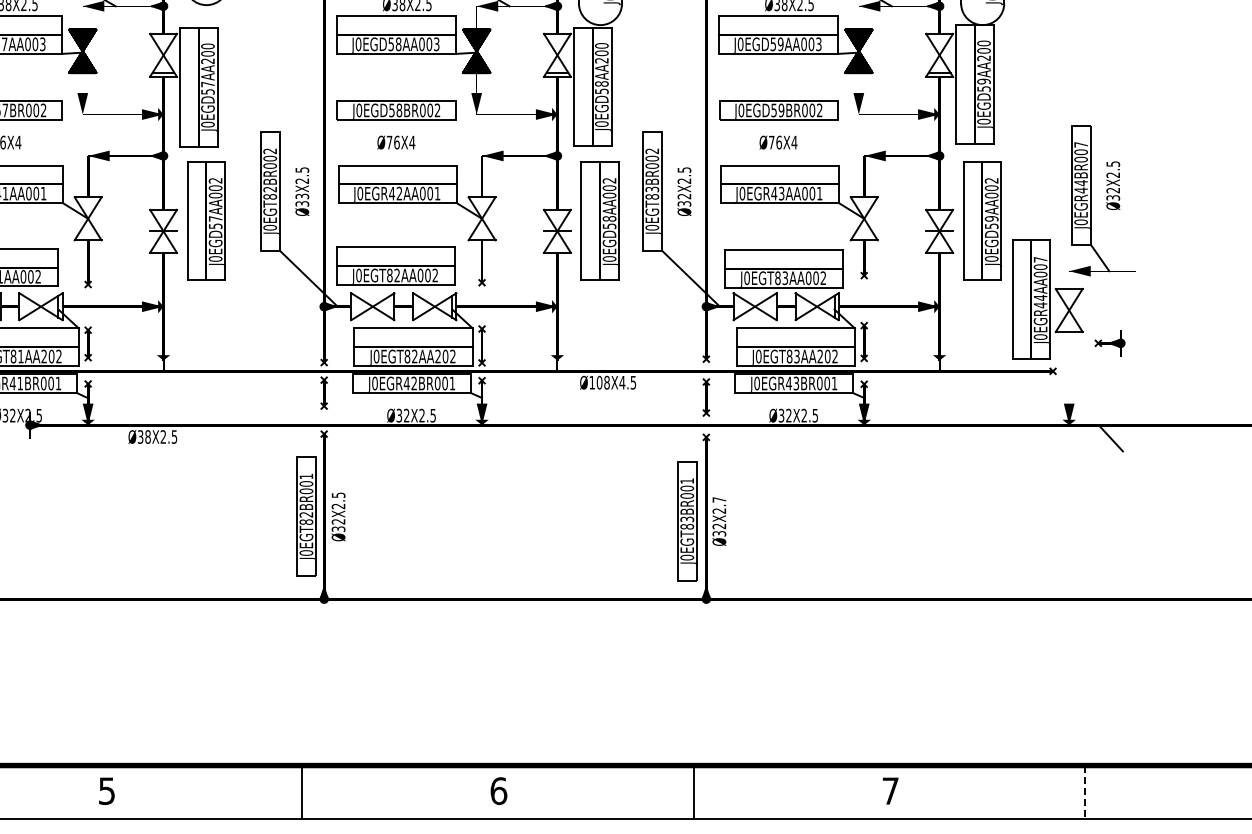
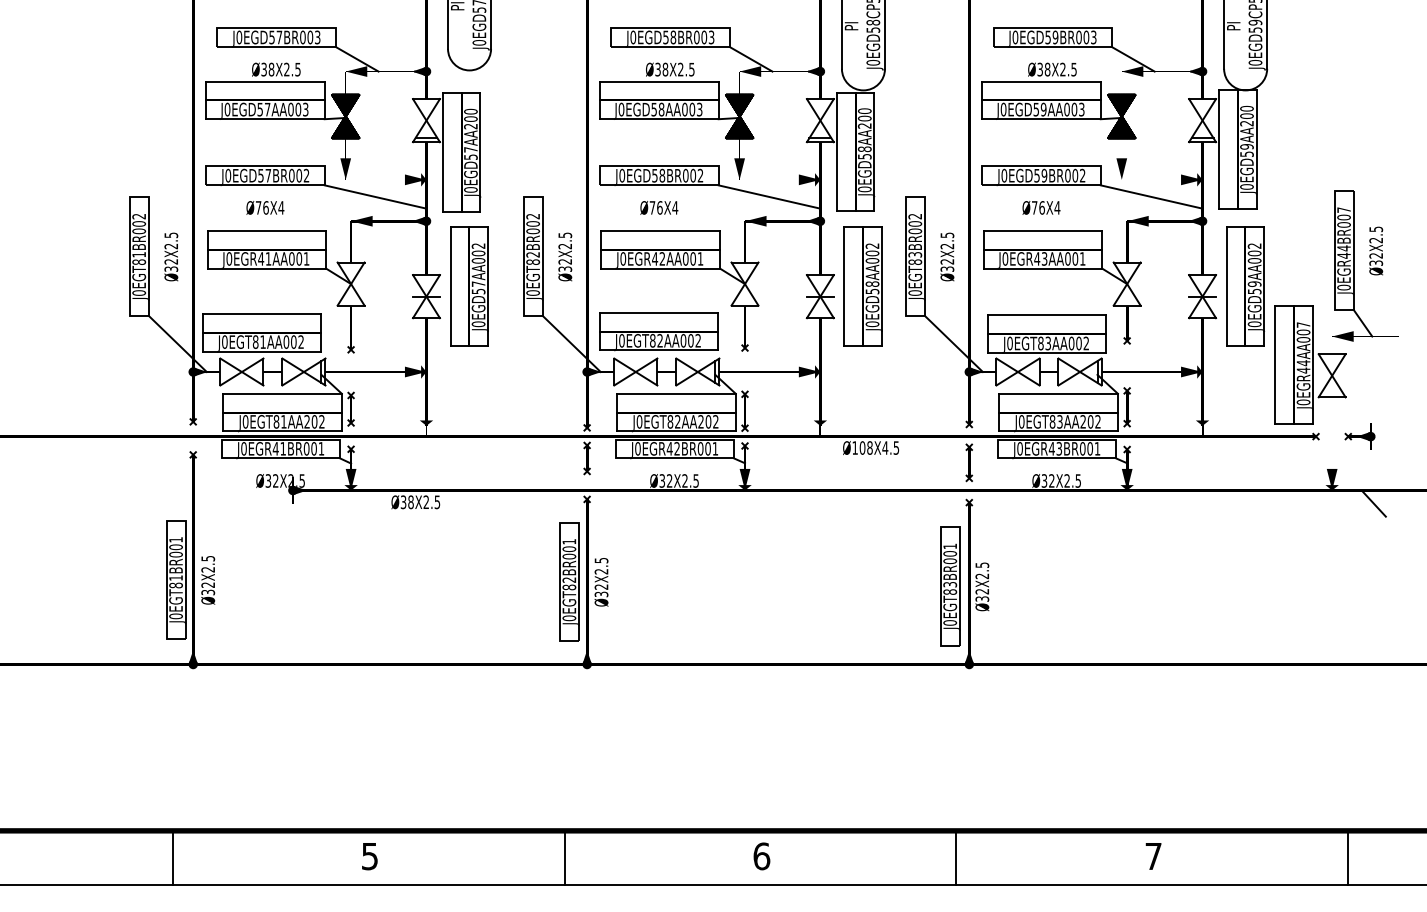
line: (112, 131) -> (375, 196), added
line: (506, 131) -> (769, 196), added
line: (888, 131) -> (1151, 196), added
text: (302, 196) -> (565, 261), Ø33X2.5 -> Ø32X2.5
part: (1109, 343) -> (1359, 436), moved
text: (719, 499) -> (982, 564), Ø32X2.7 -> Ø32X2.5
line: (1085, 792) -> (1348, 857), dashed -> solid

